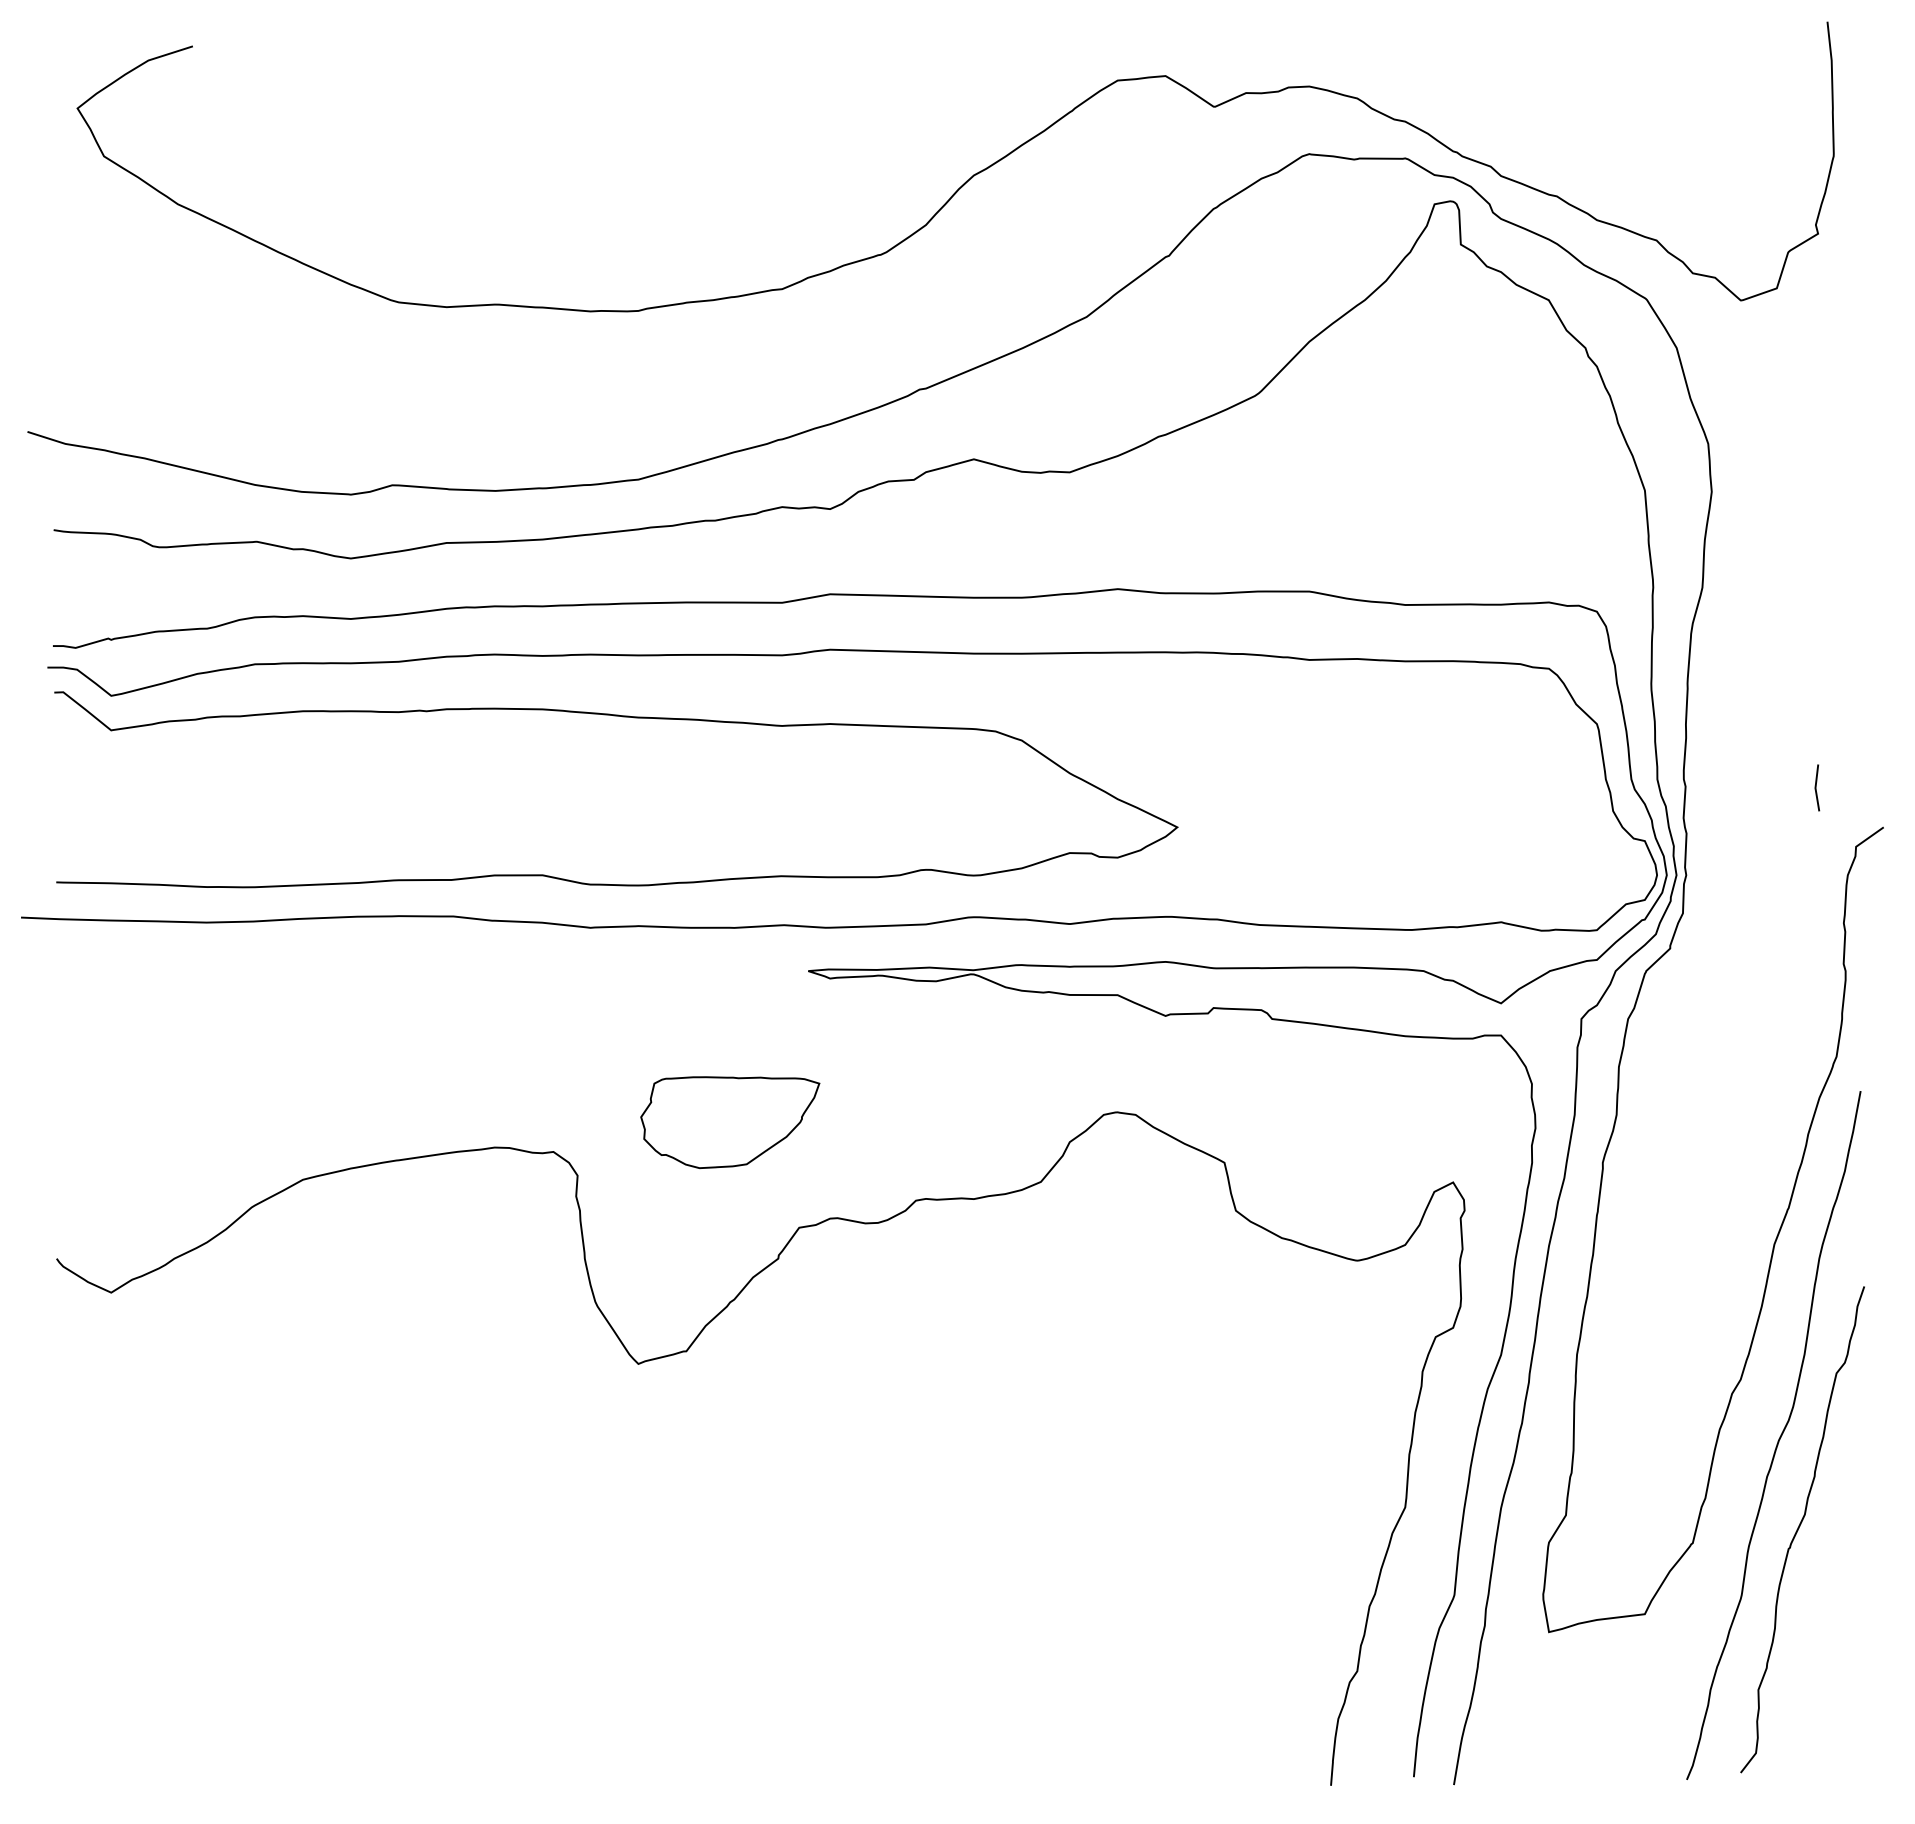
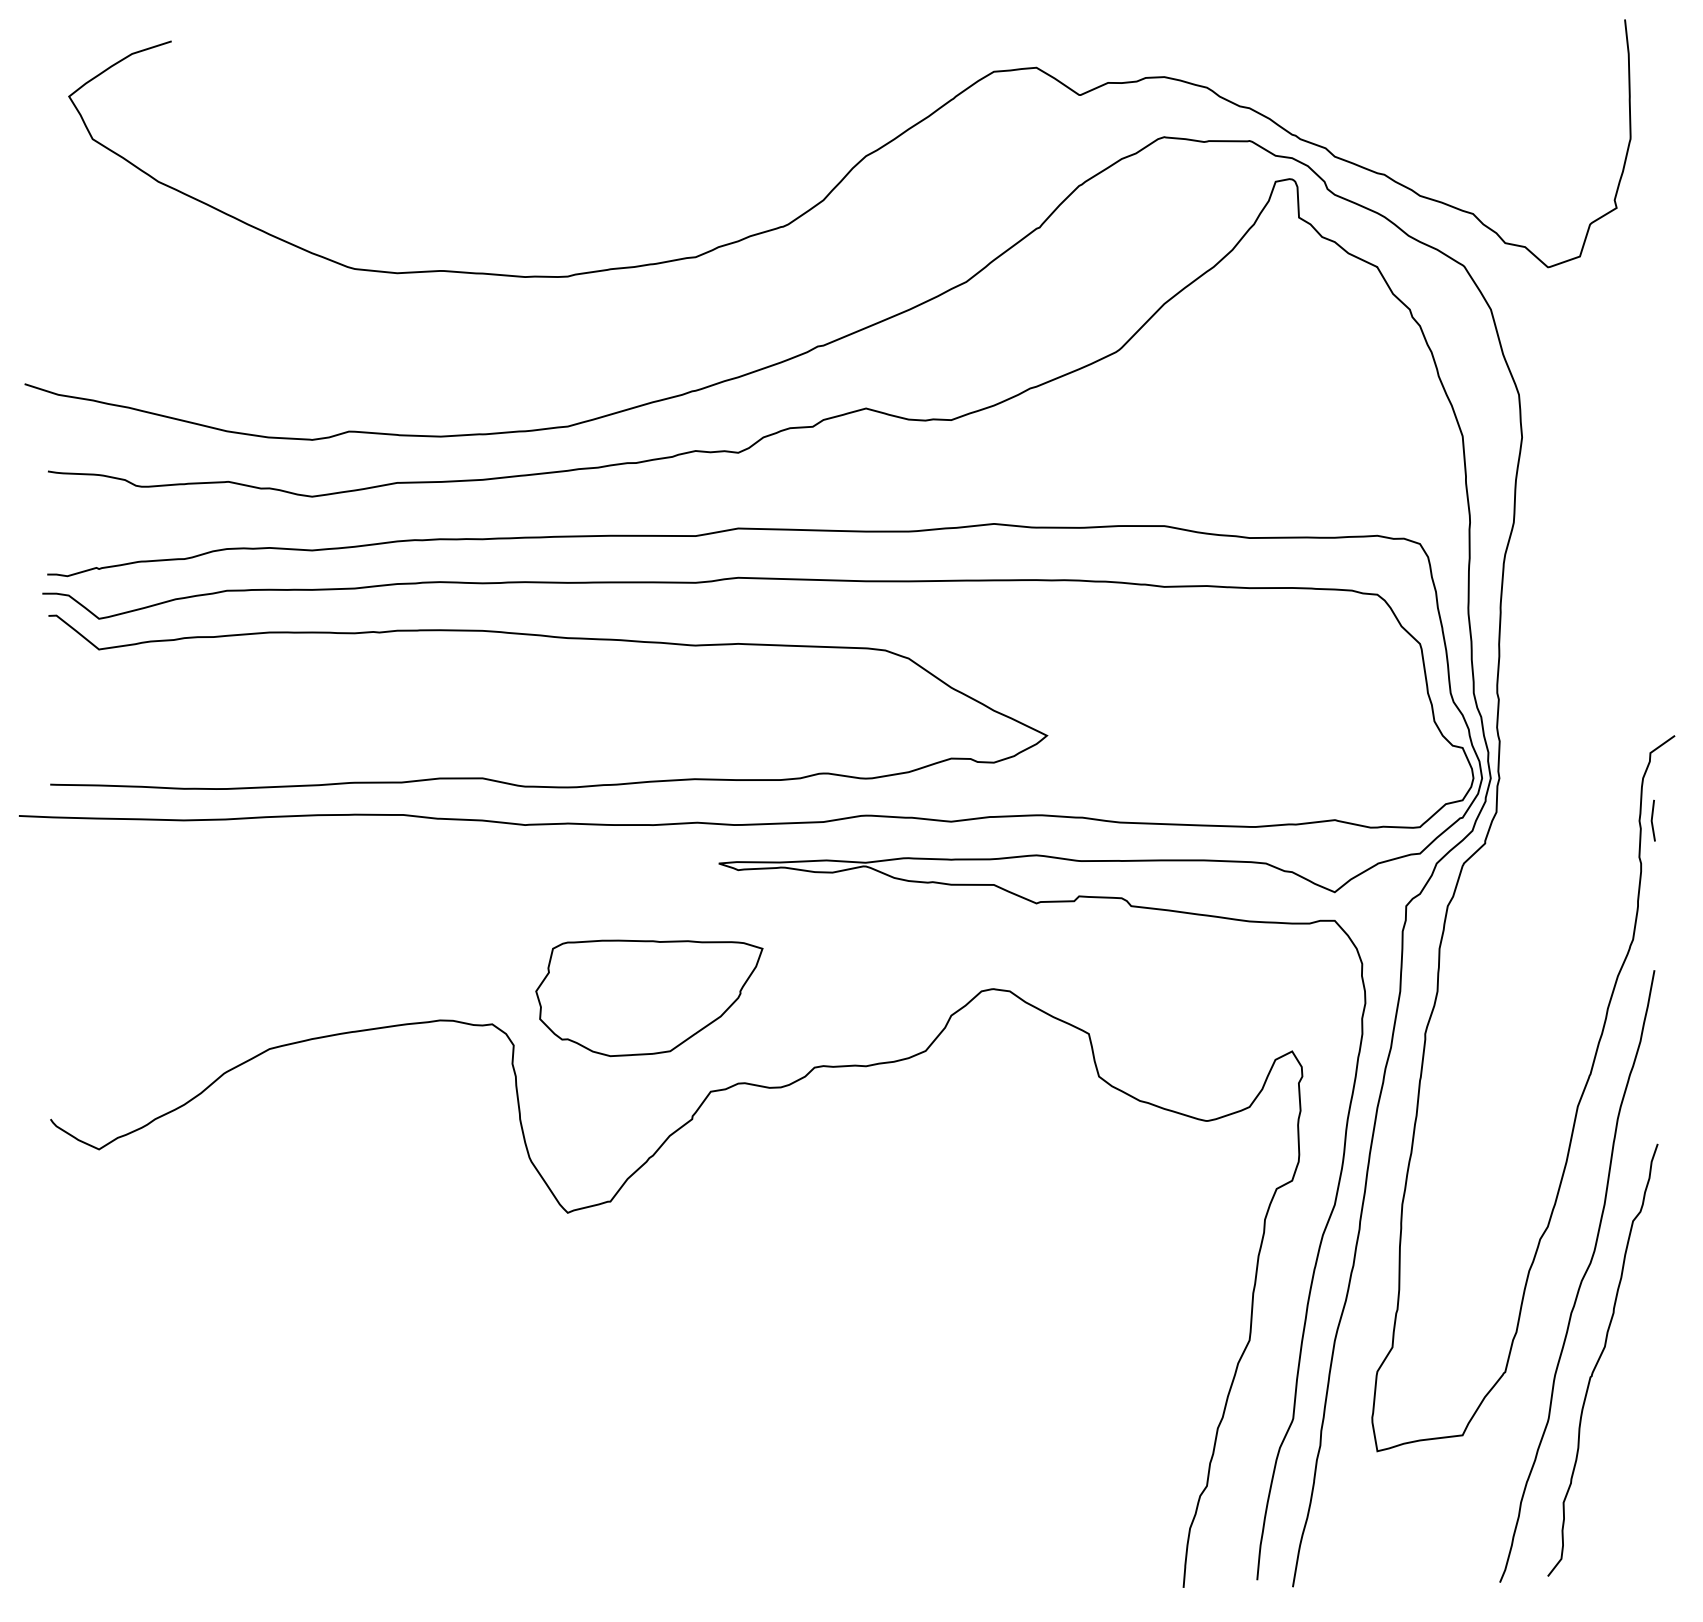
line: (1816, 787) -> (1652, 820), moved
part: (730, 1122) -> (649, 998), size x1.43

